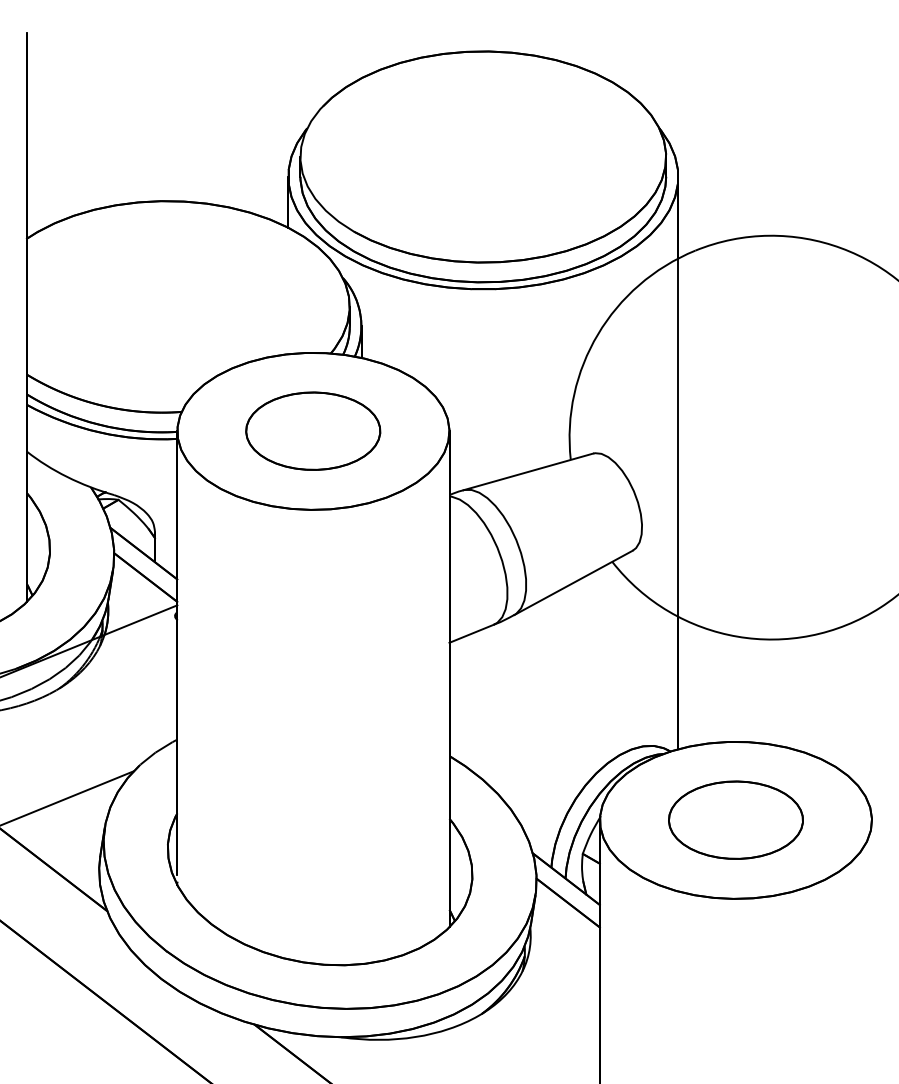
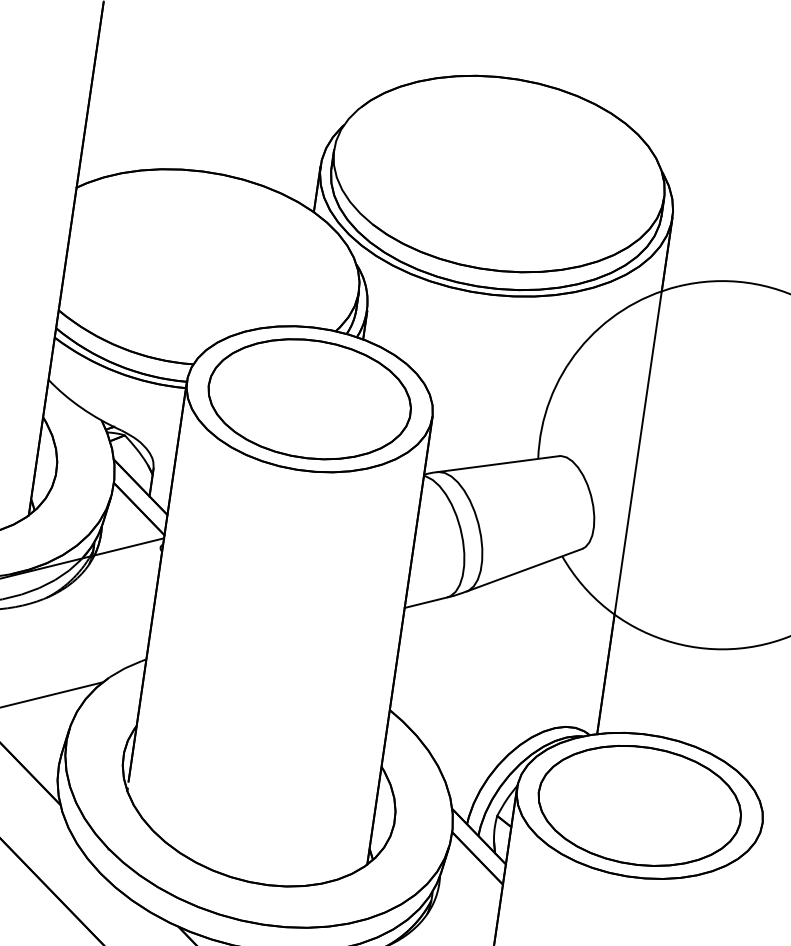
part: (312, 430) -> (309, 398), size x1.67
part: (735, 819) -> (639, 805), size x1.67

